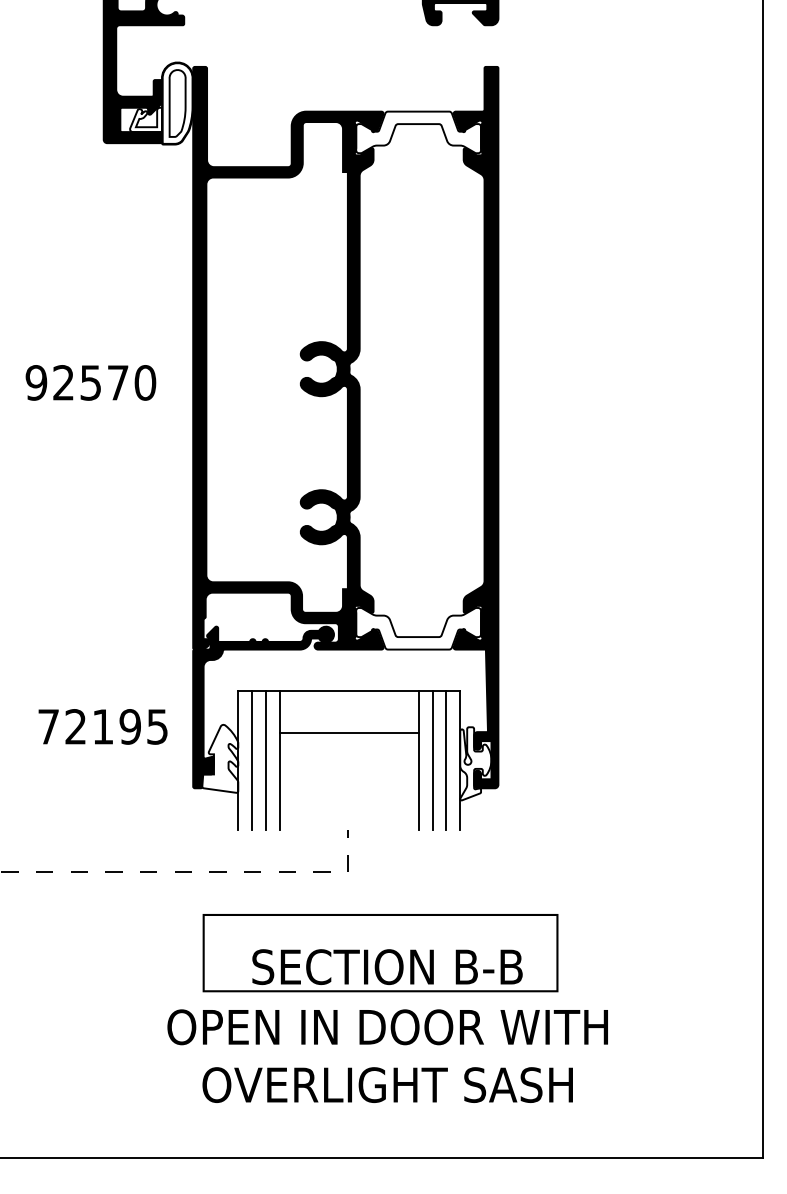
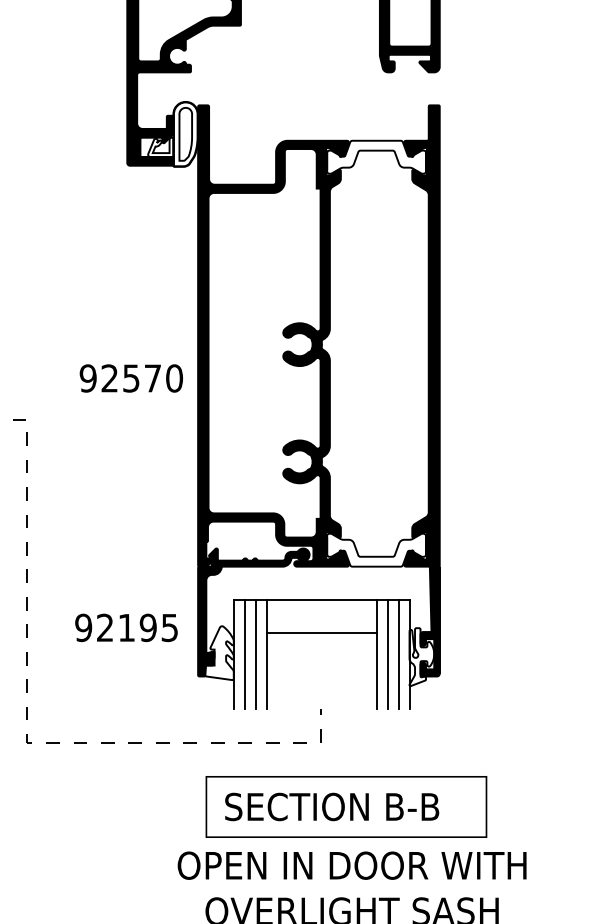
text: (90, 382) -> (131, 378), moved
text: (48, 726) -> (83, 627), 72195 -> 92195
text: (387, 966) -> (332, 806), moved

